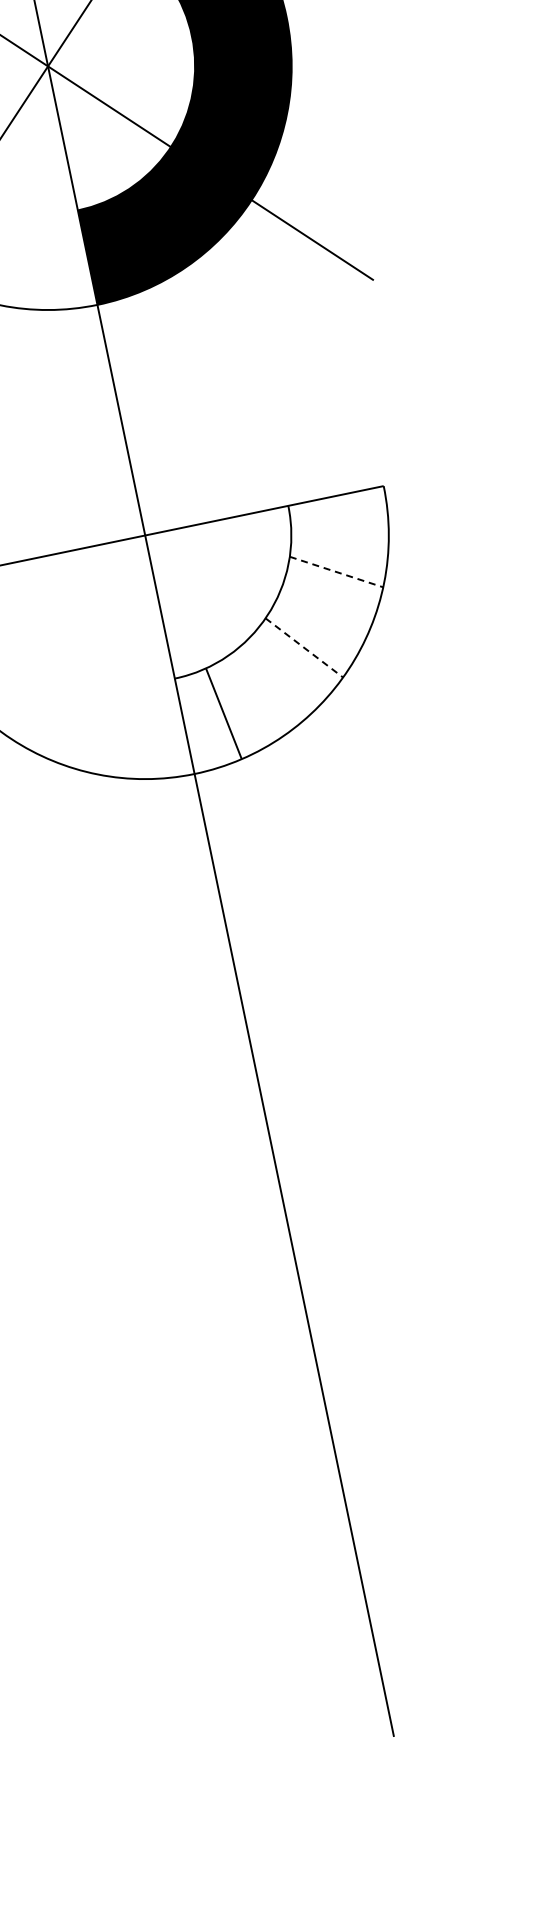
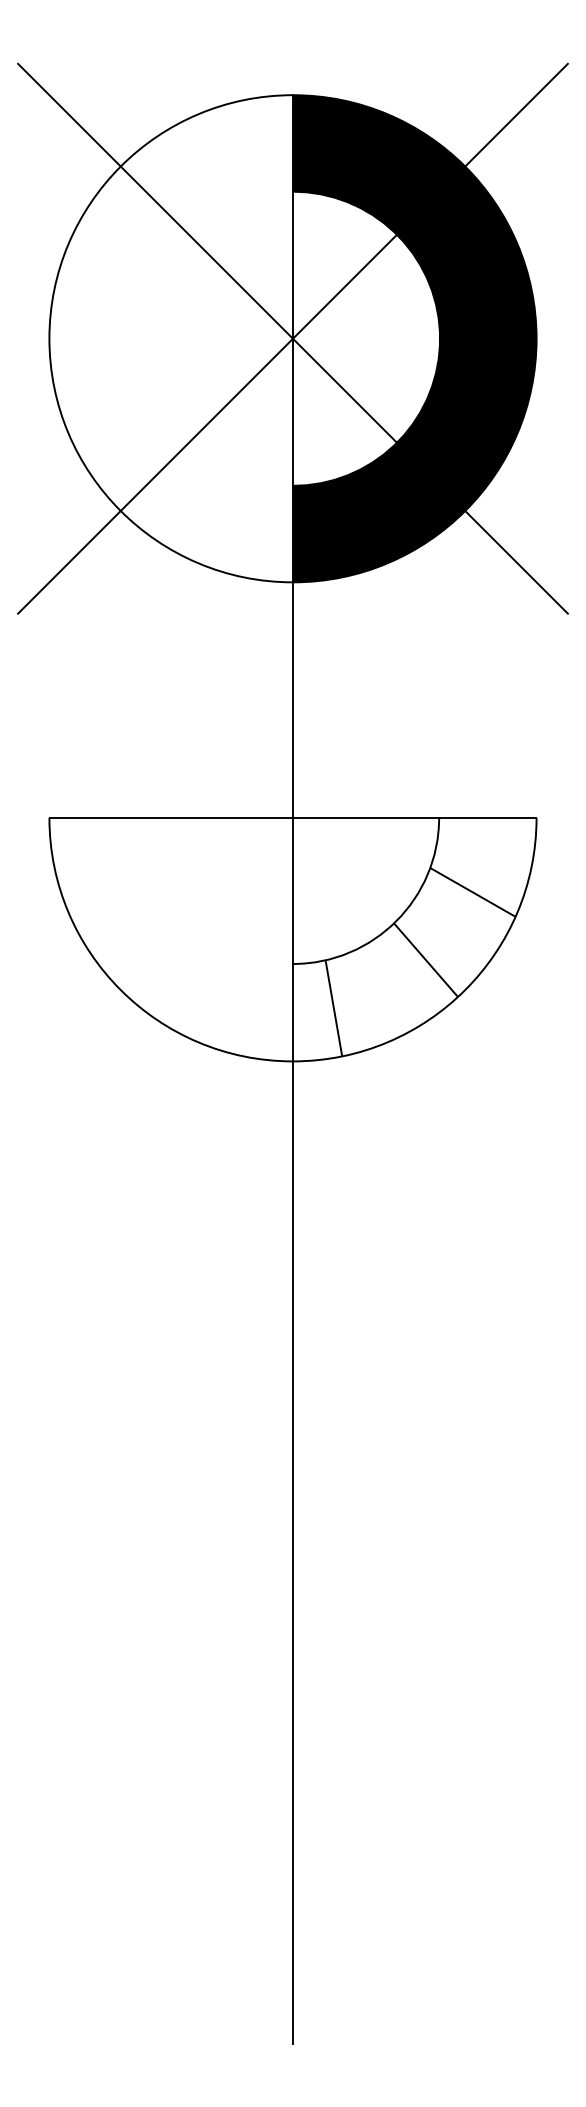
line: (337, 572) -> (473, 892), dashed -> solid
line: (304, 648) -> (426, 960), dashed -> solid

